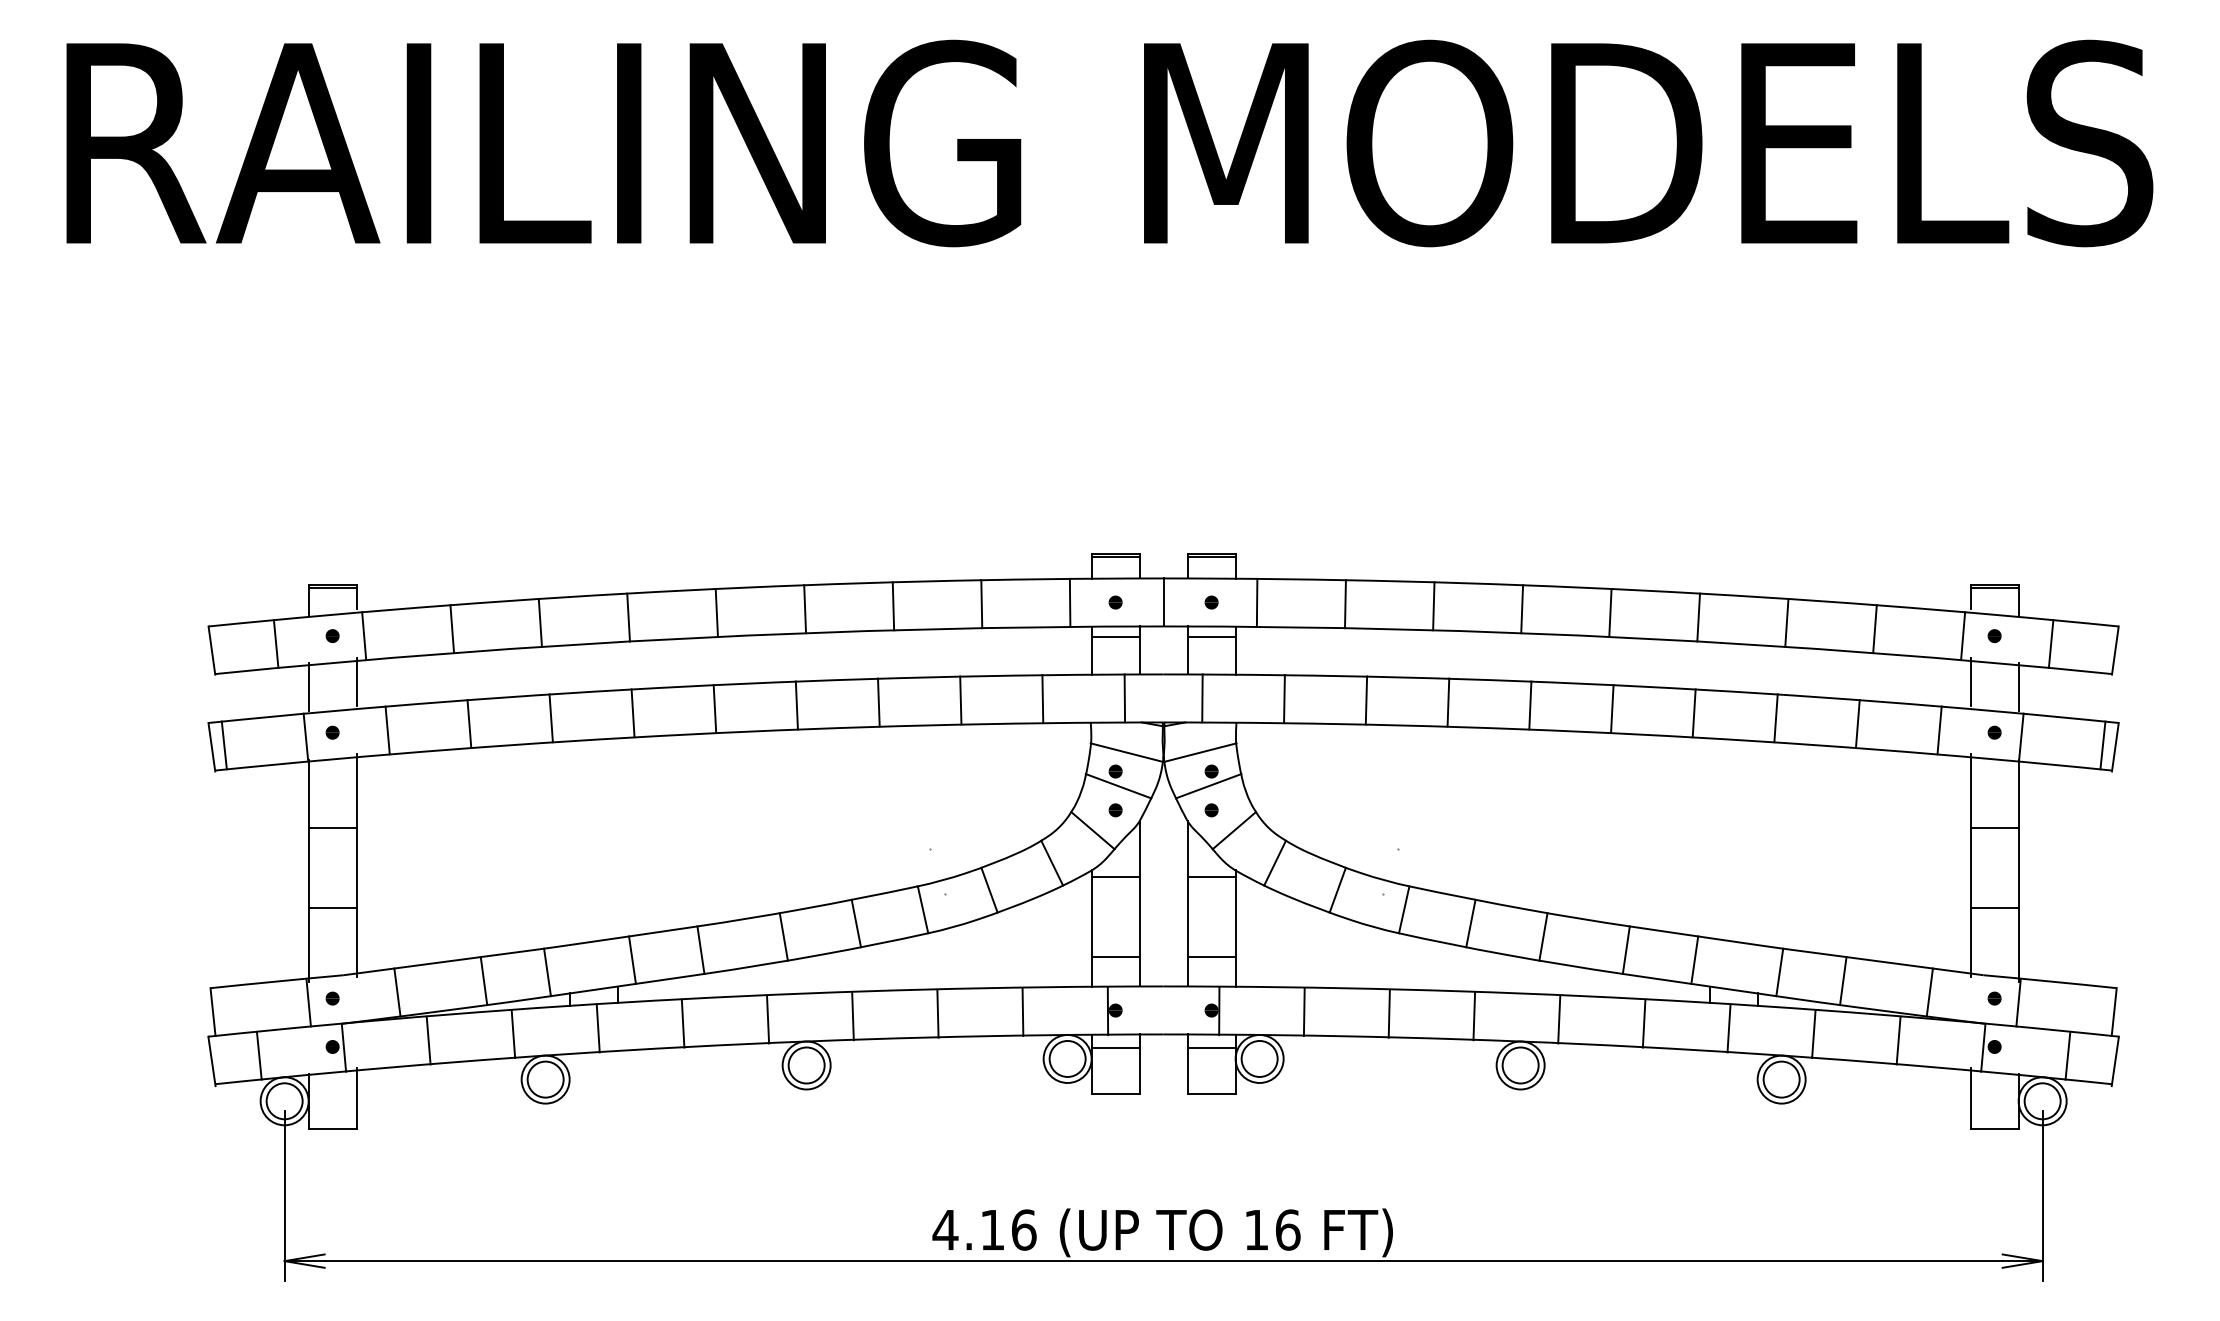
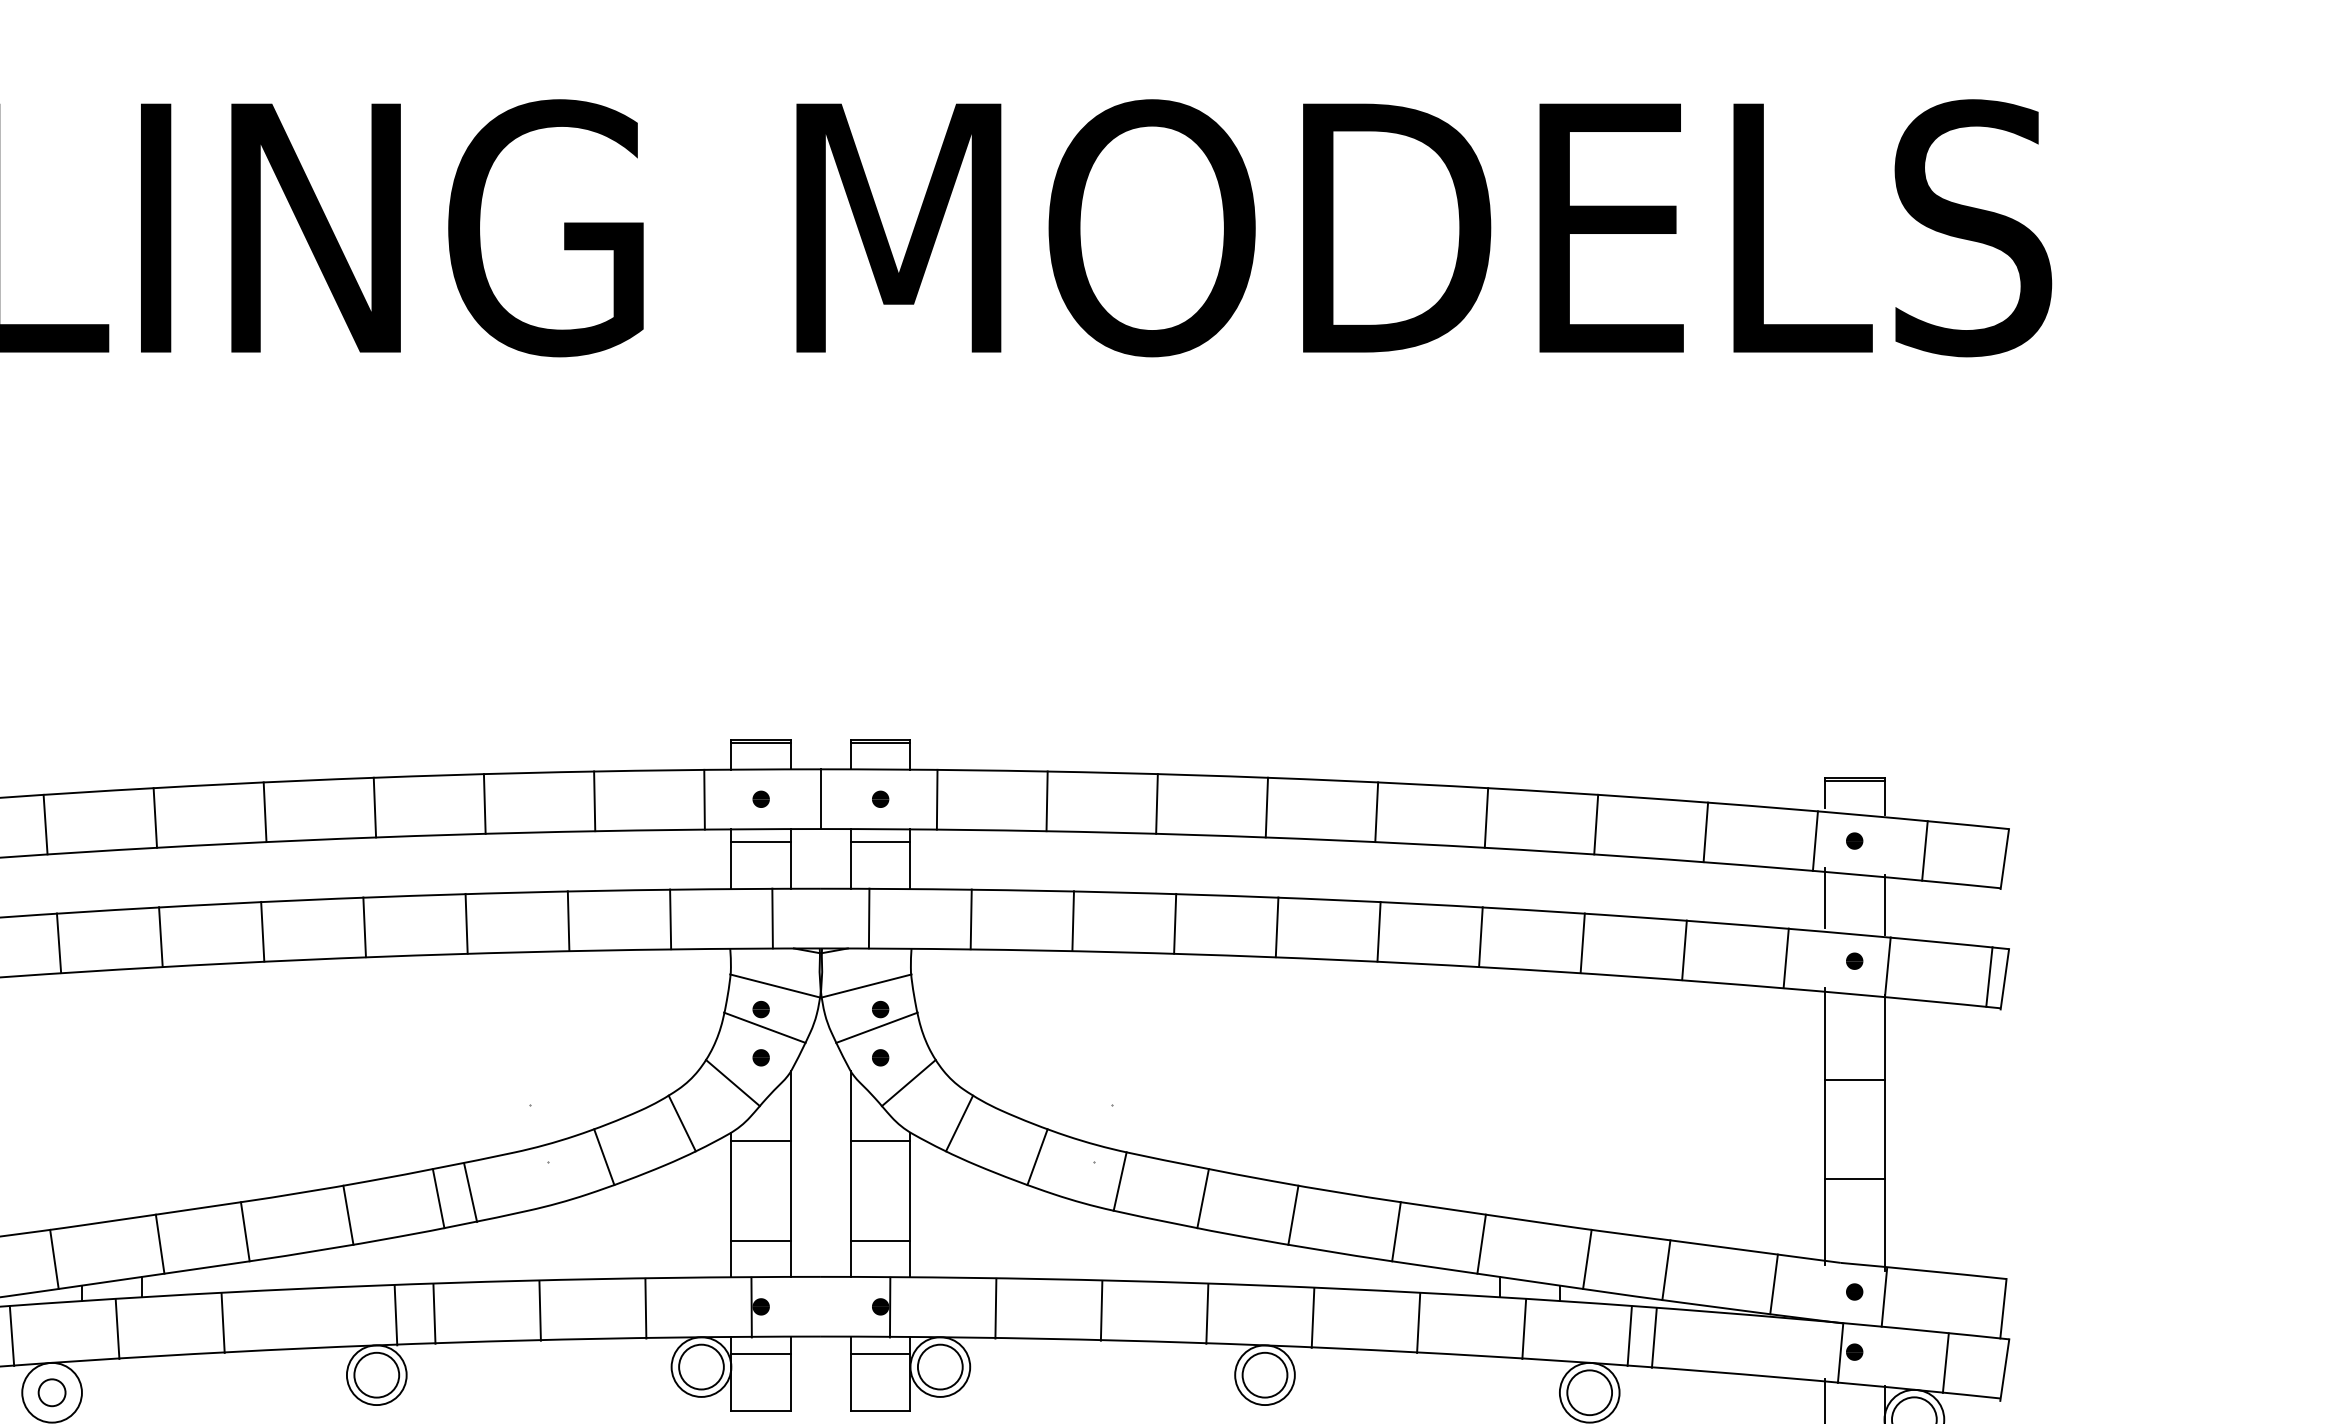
line: (922, 909) -> (469, 1192), moved
line: (768, 1019) -> (396, 1315), moved
line: (1898, 1040) -> (1654, 1337), moved
circle: (545, 1079) -> (51, 1392), size x0.6

